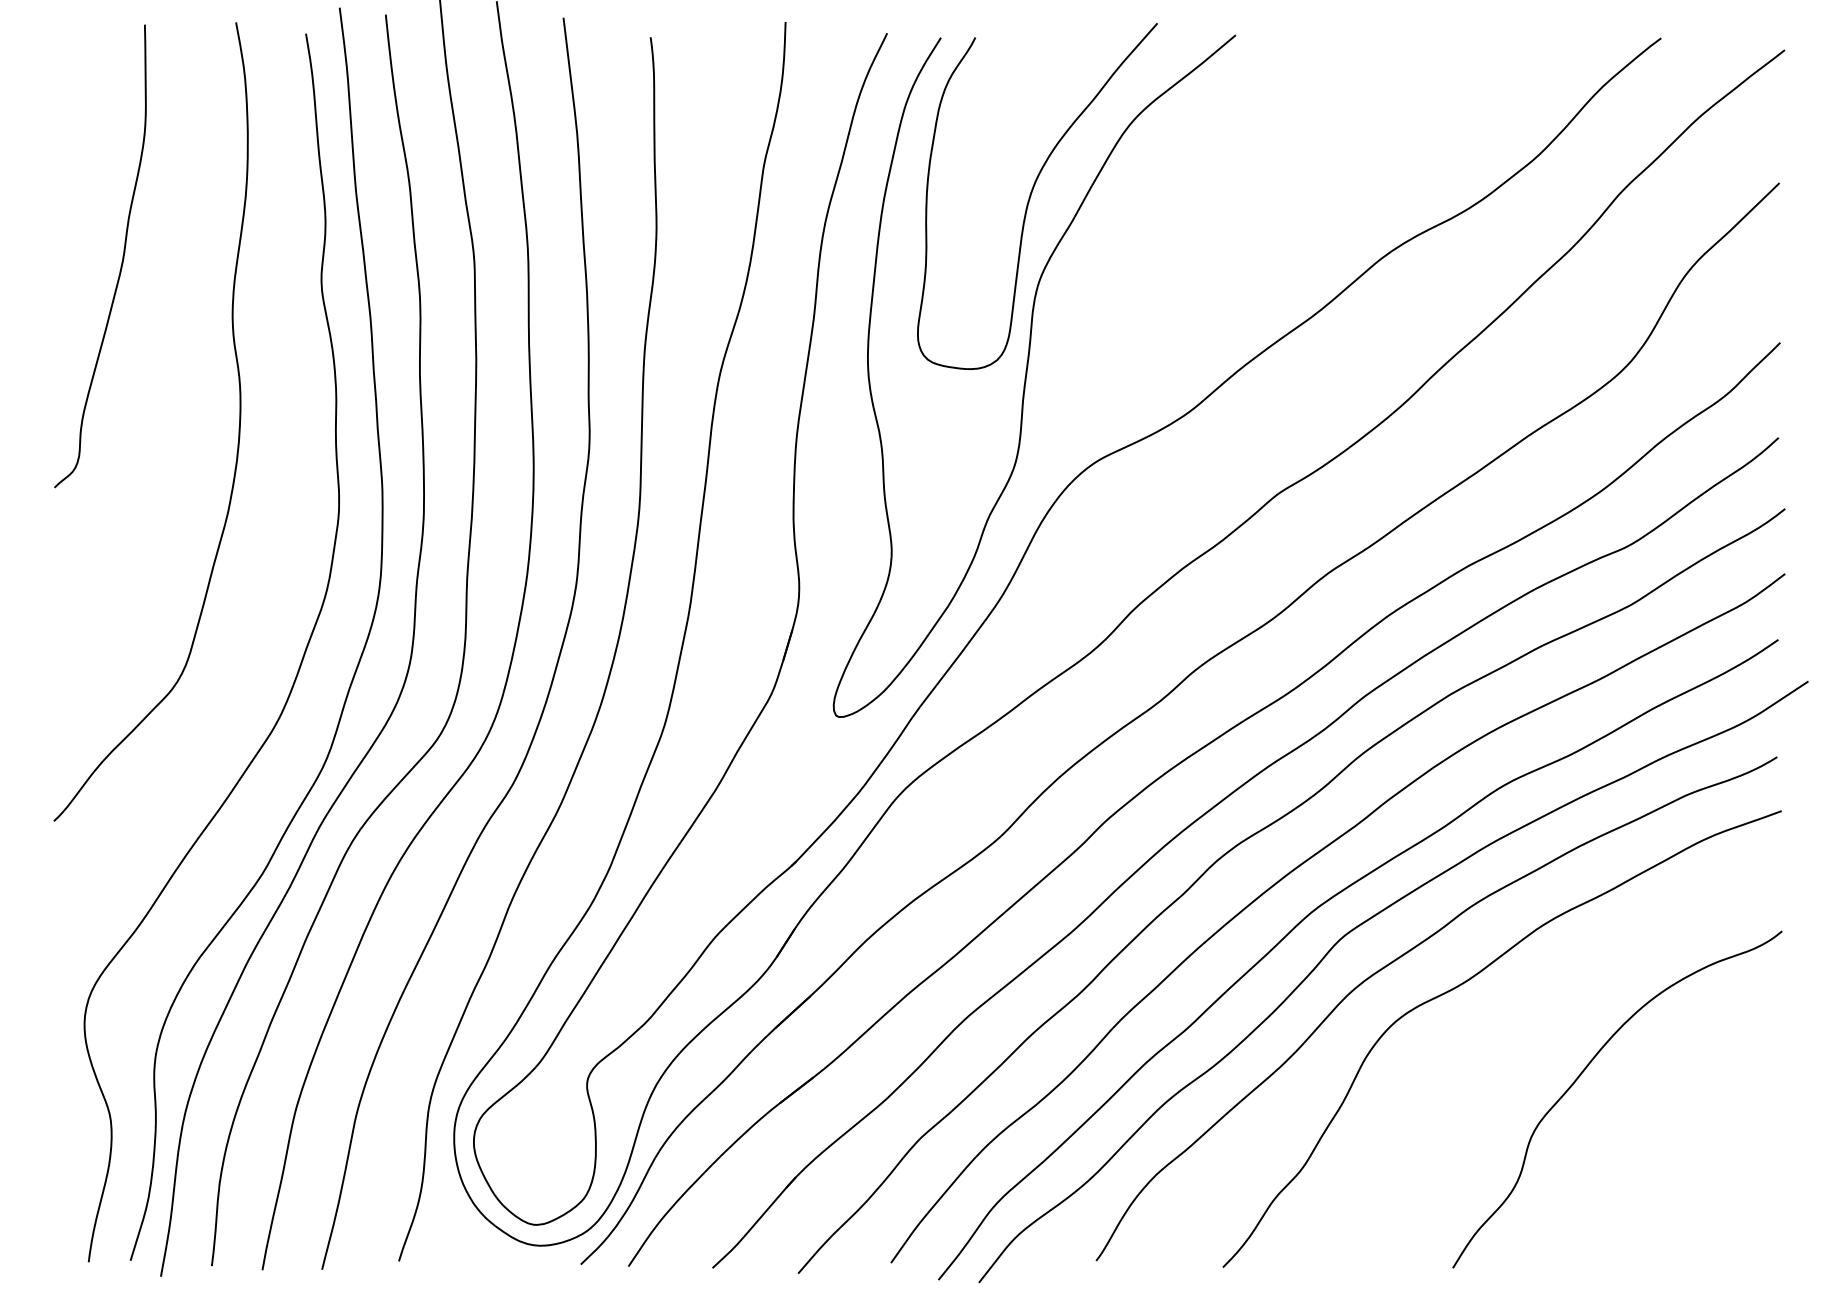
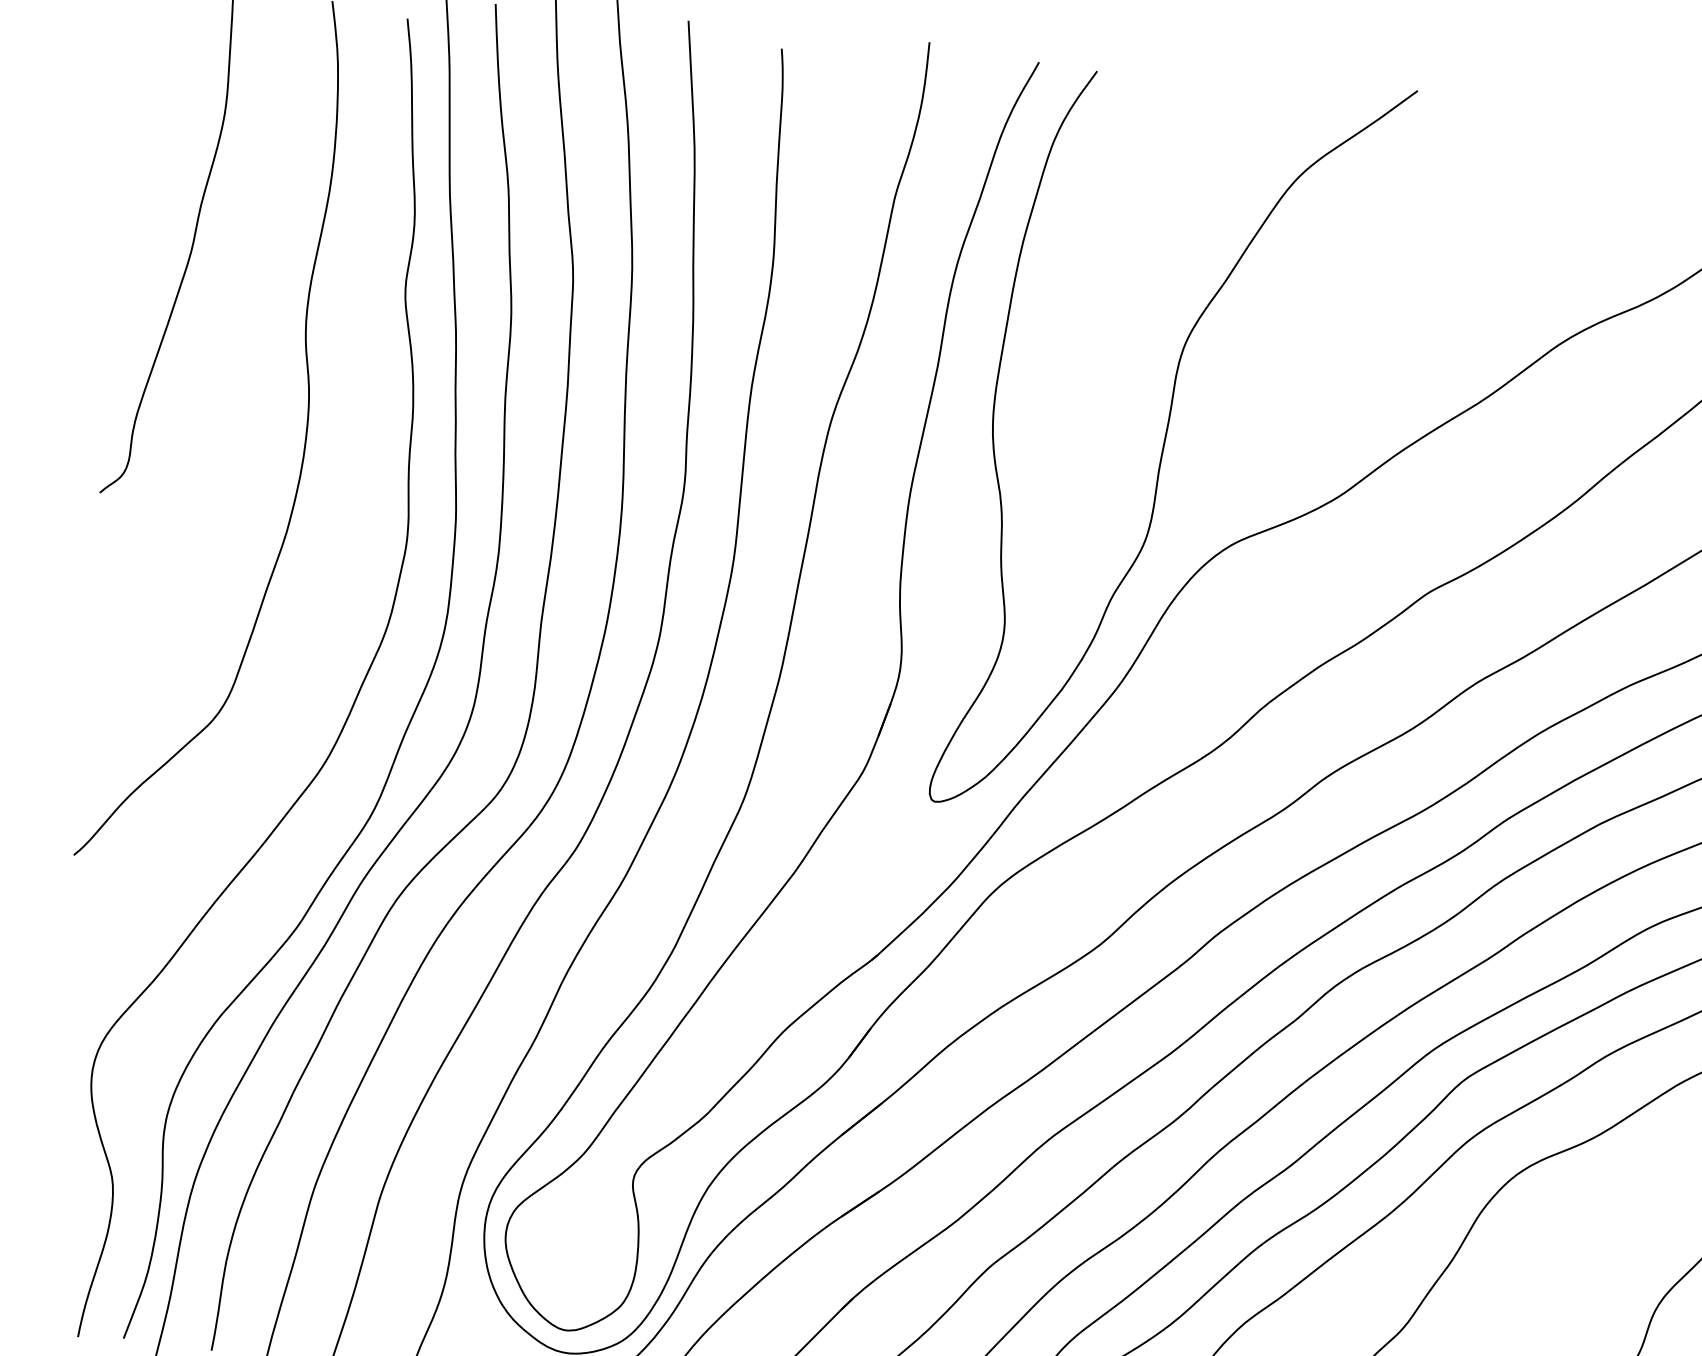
curve: (1032, 193) -> (1184, 247), removed

